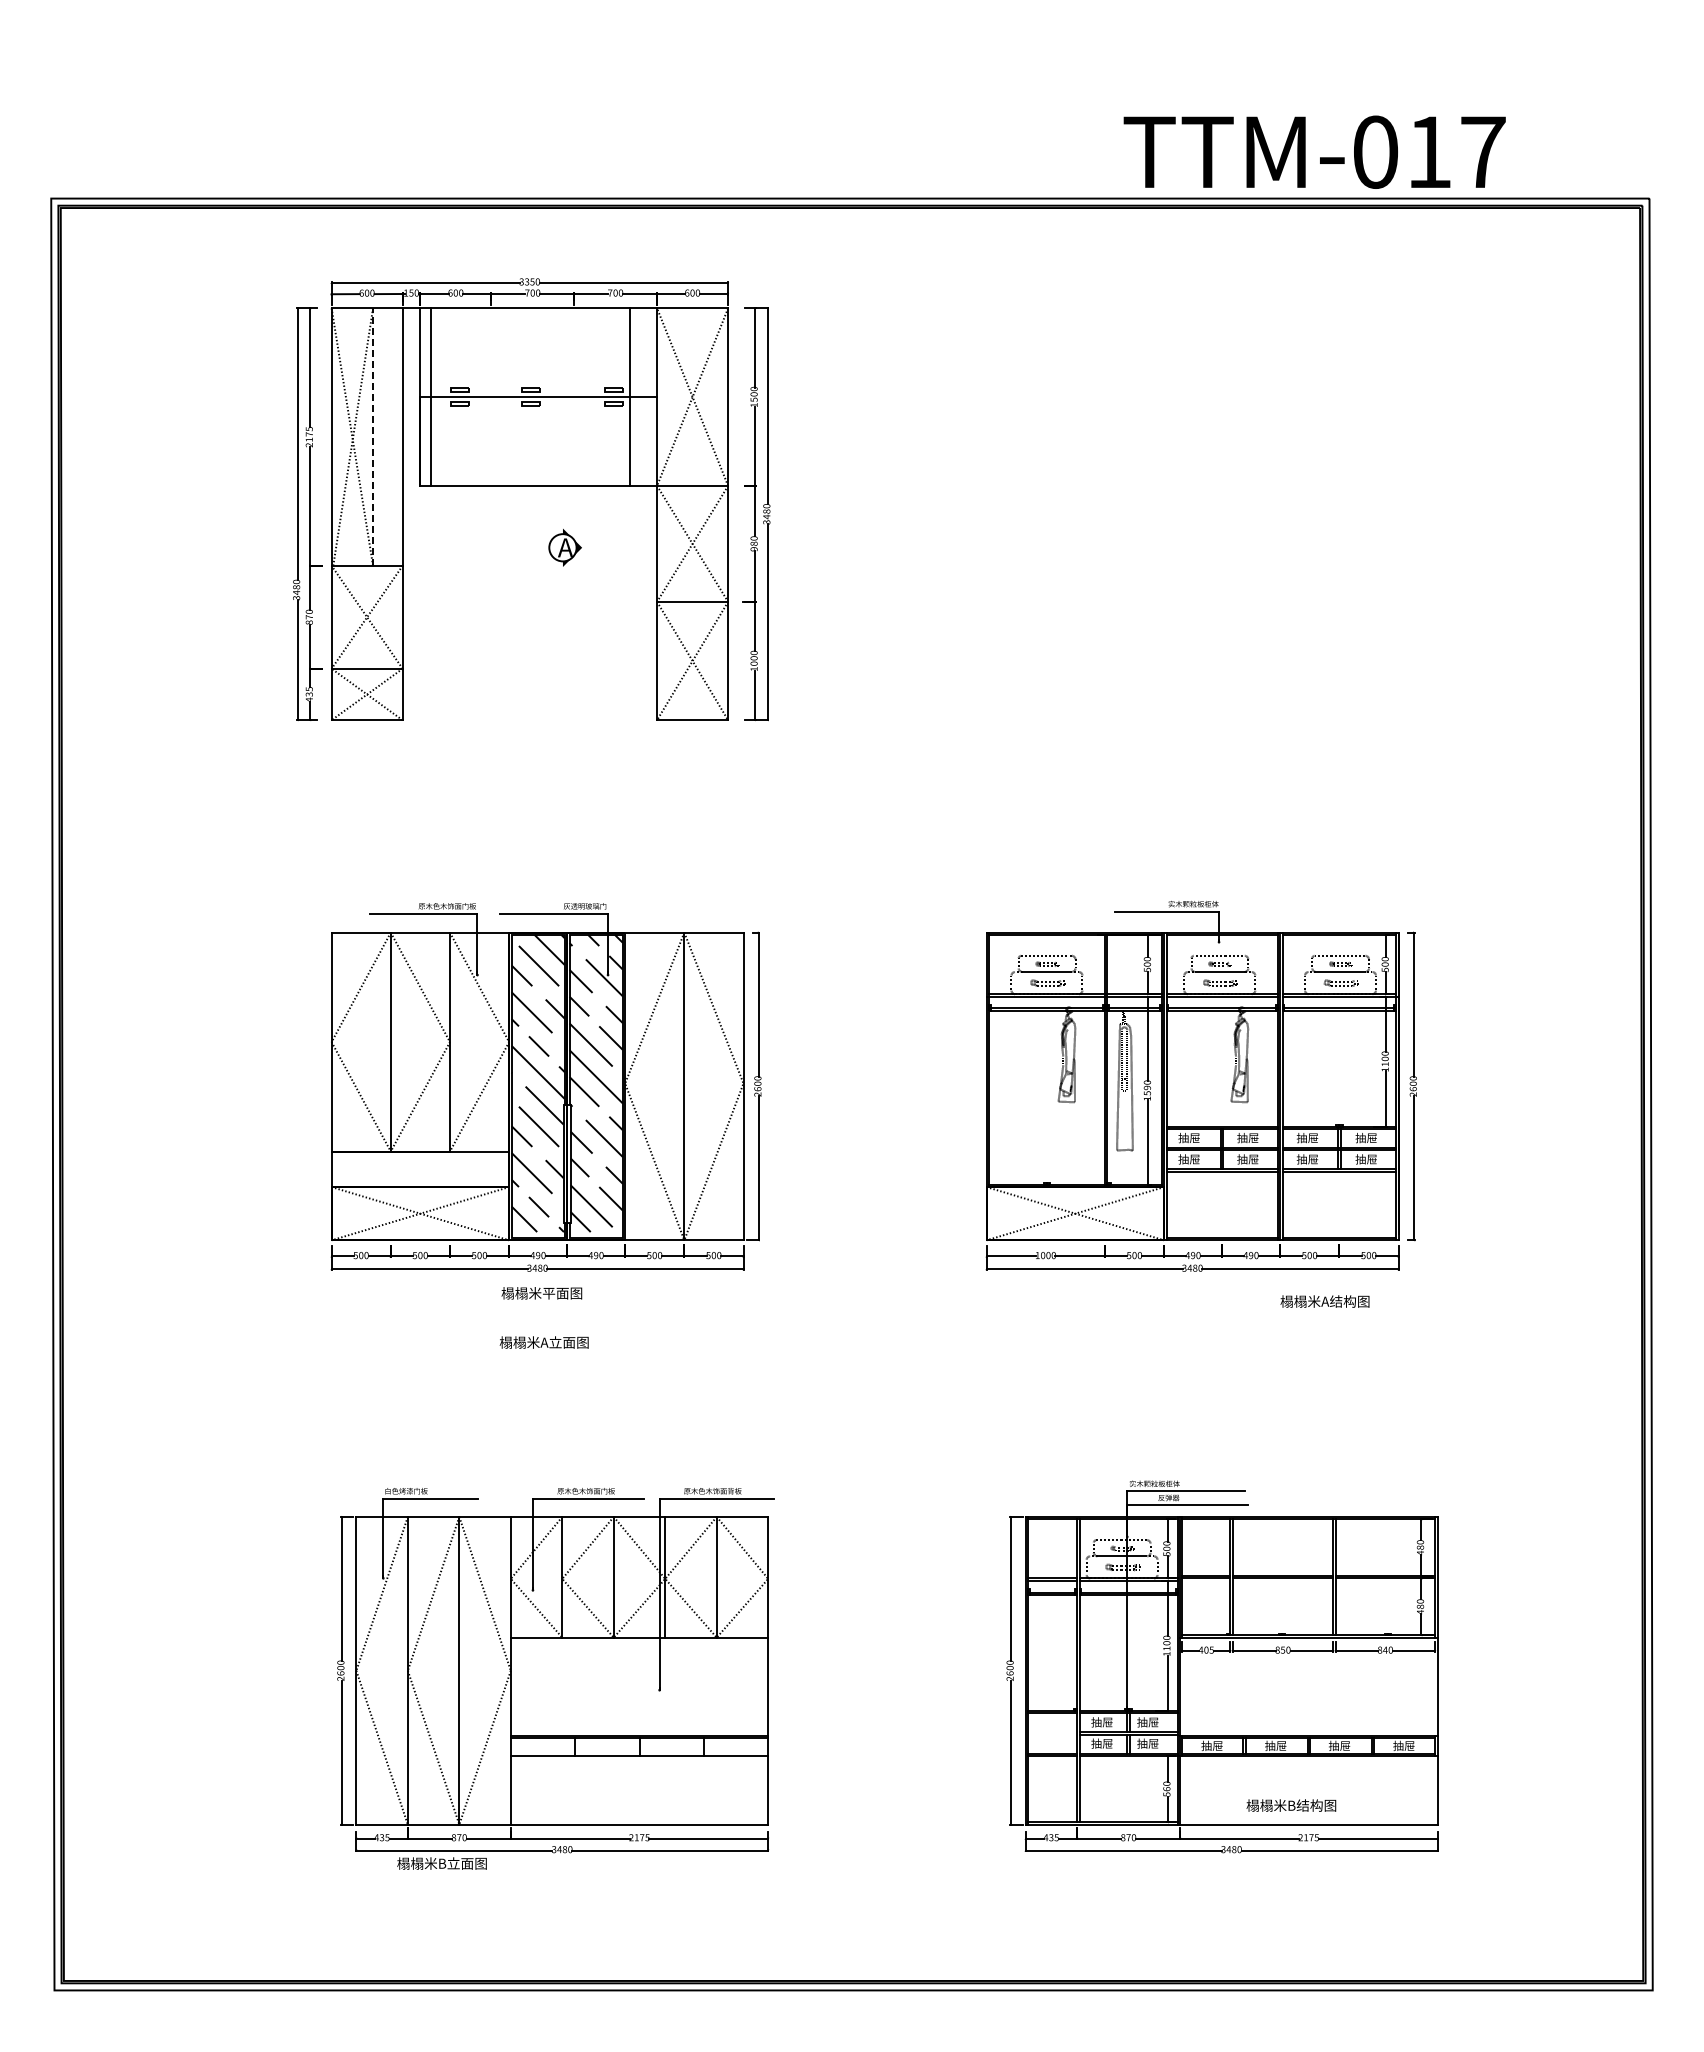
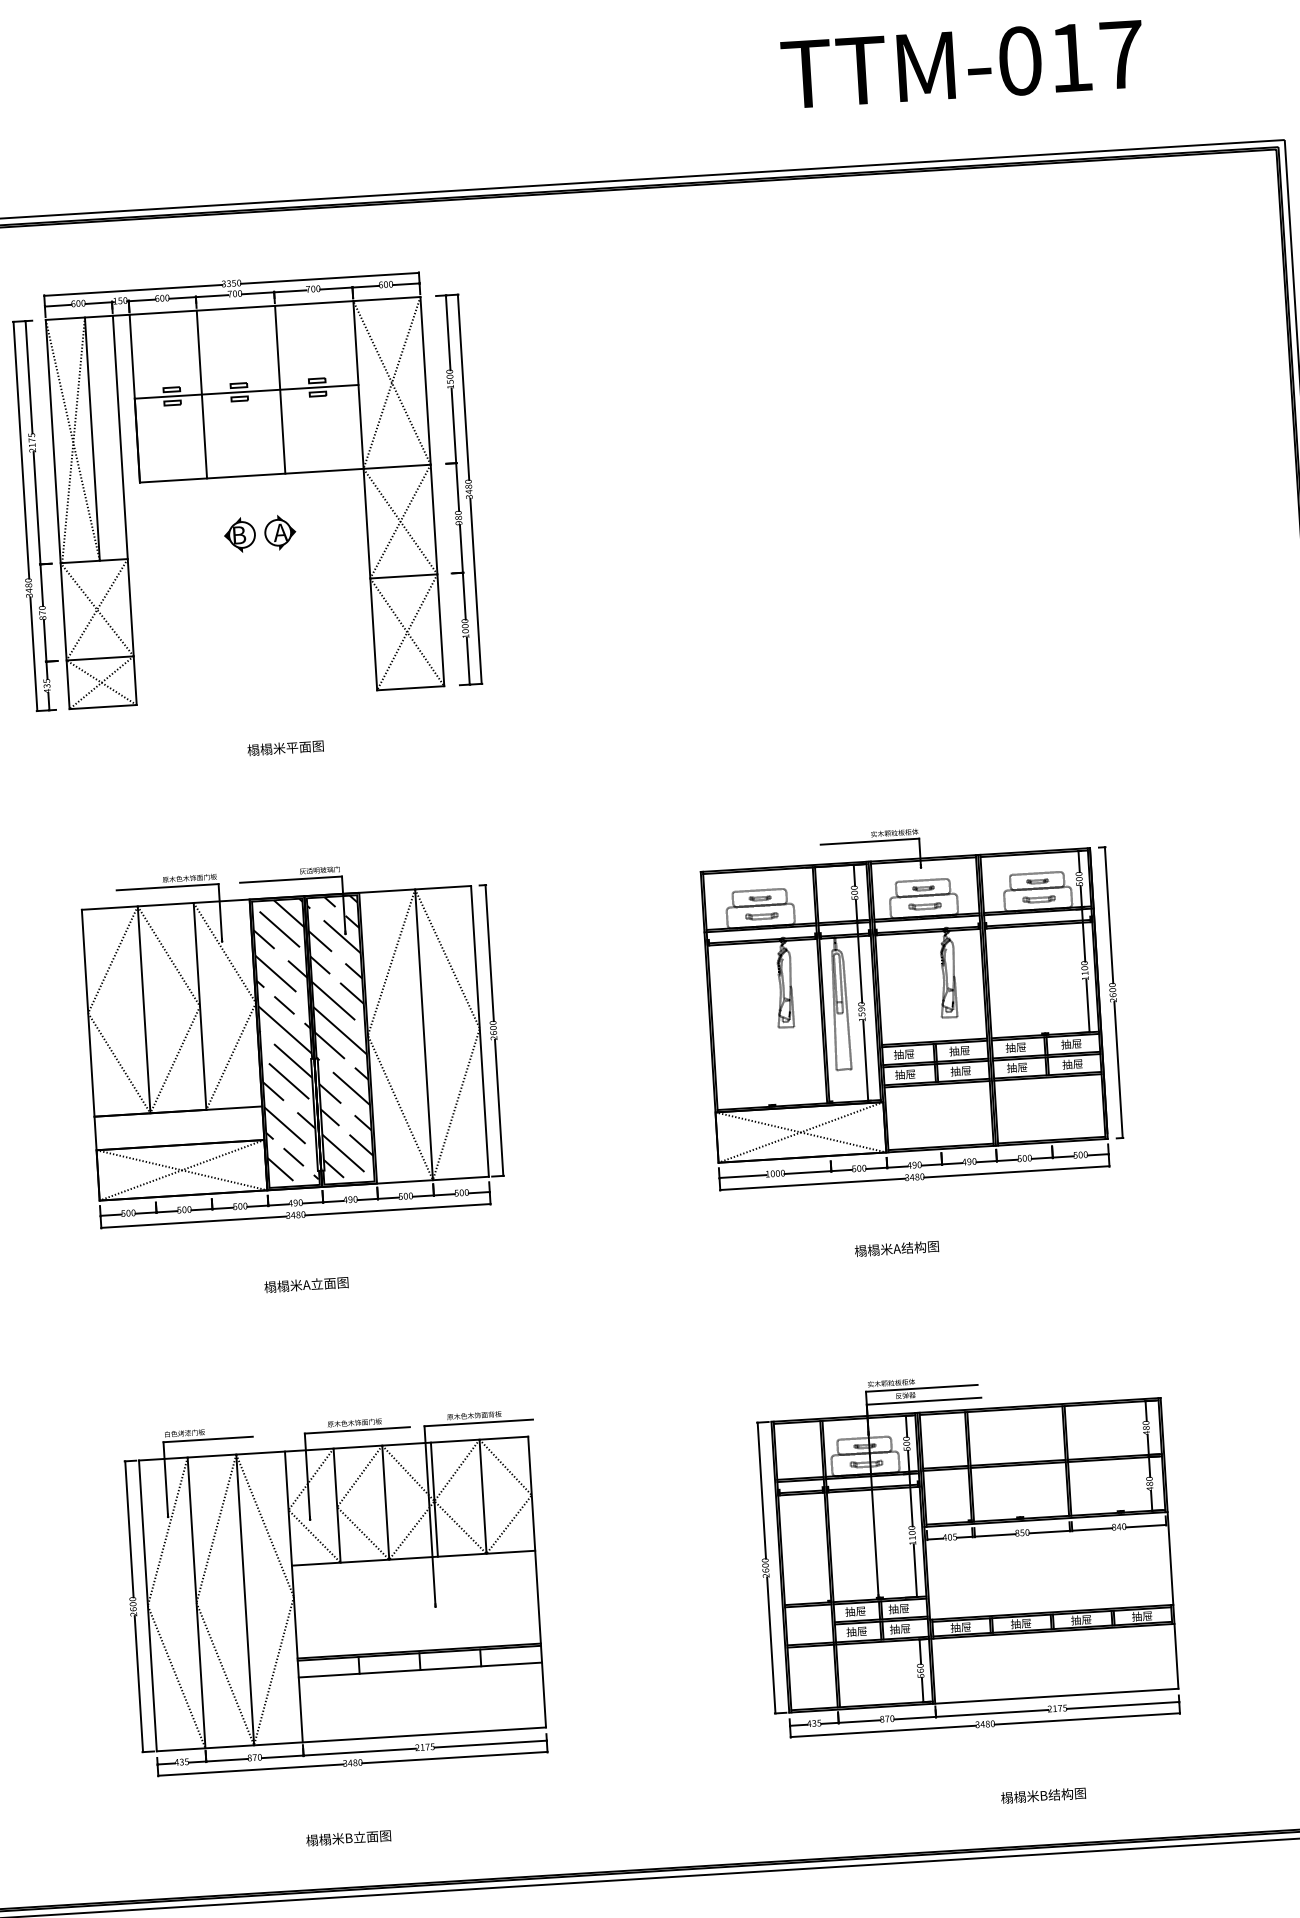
text: (1314, 151) -> (962, 63), moved
line: (431, 396) -> (201, 393), moved
line: (630, 396) -> (280, 389), moved
line: (373, 437) -> (92, 439), dashed -> solid
part: (522, 547) -> (239, 534), added
text: (541, 1293) -> (285, 748), moved
text: (1324, 1301) -> (896, 1248), moved
text: (1291, 1805) -> (1043, 1795), moved
text: (441, 1863) -> (348, 1838), moved

